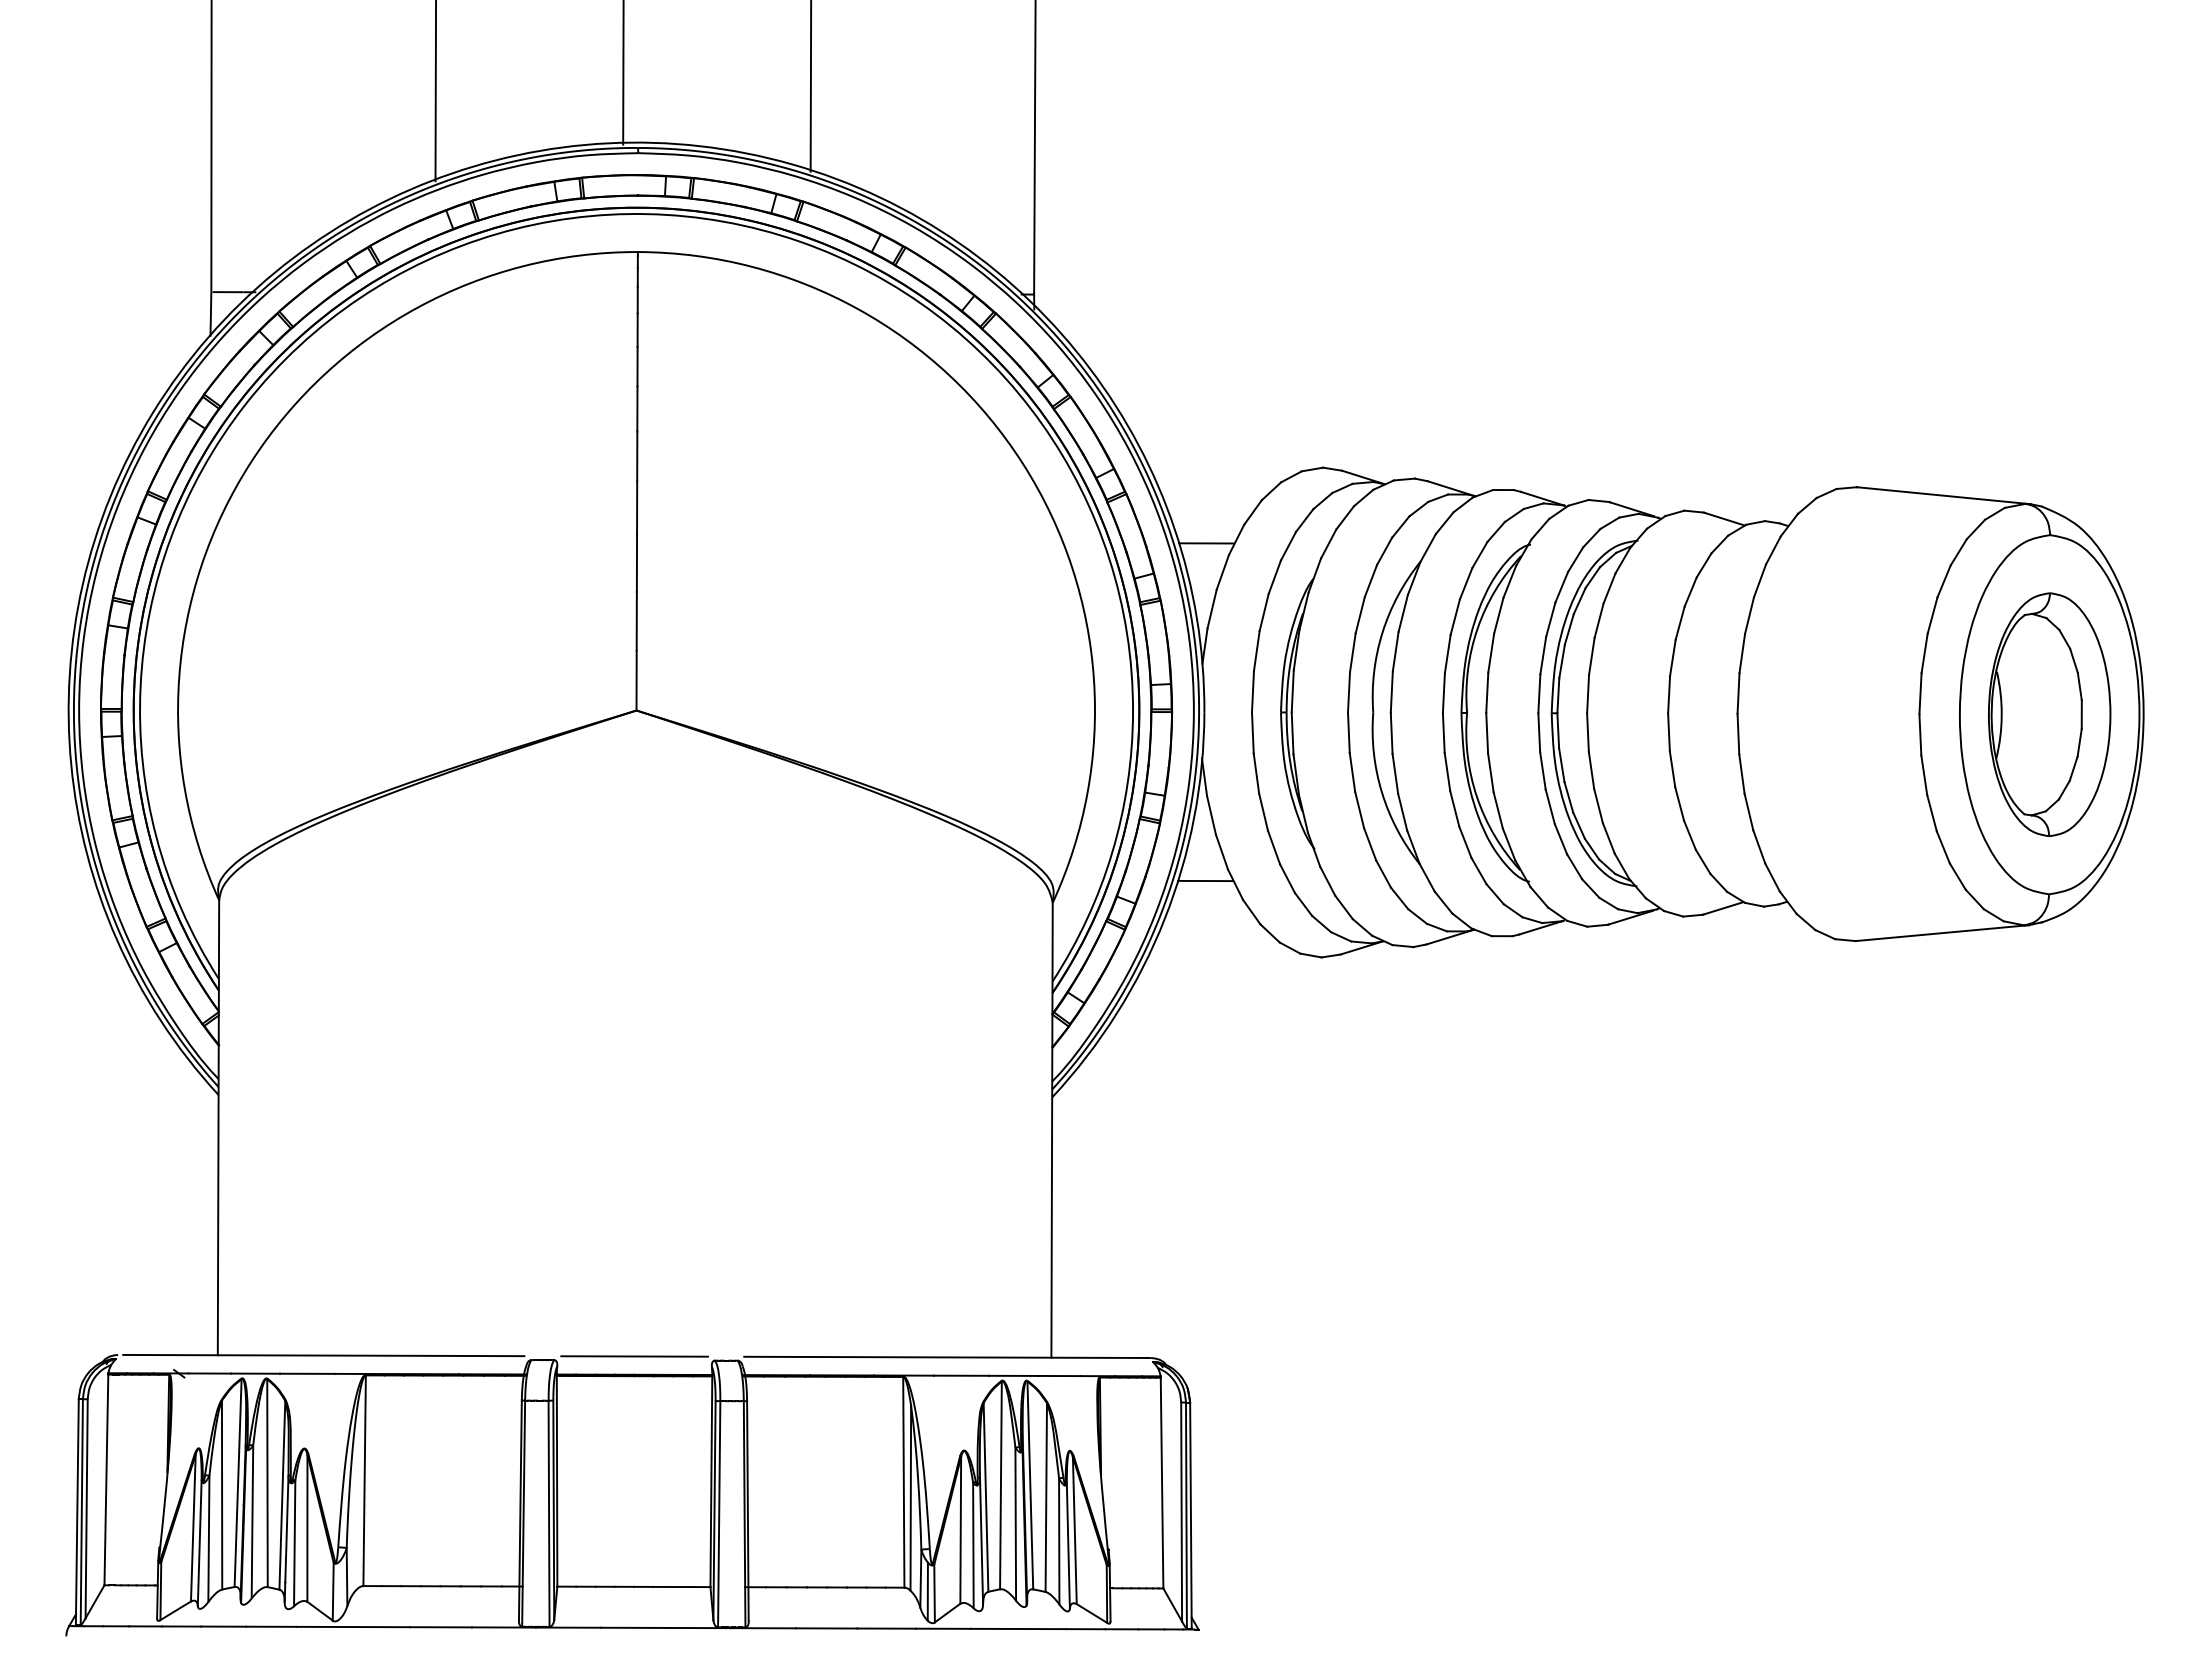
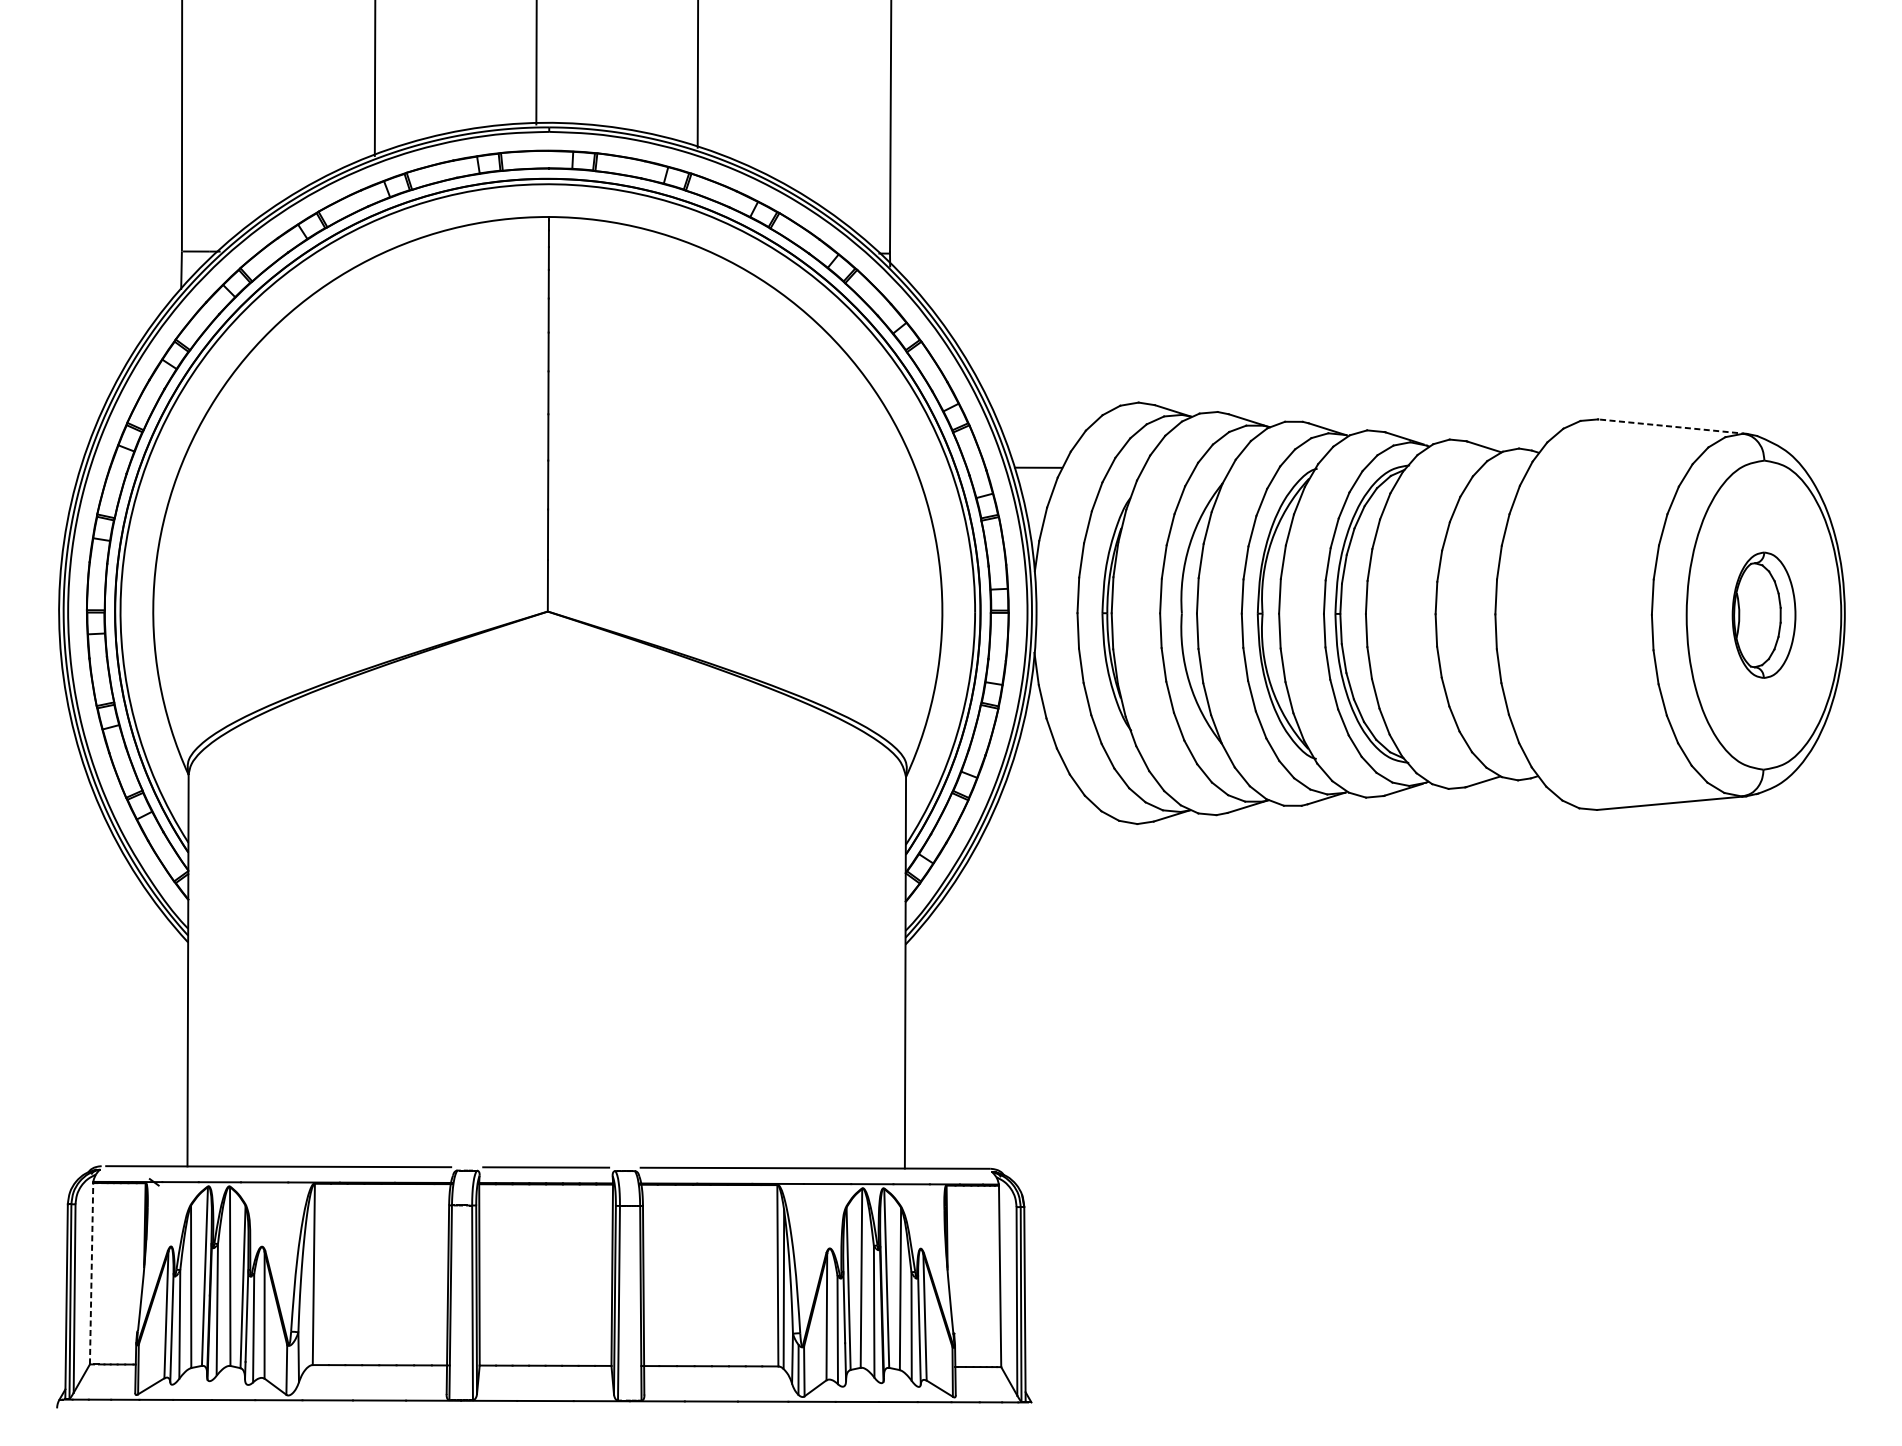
line: (1943, 495) -> (1672, 426), solid -> dashed
part: (2049, 714) -> (1763, 614), size x0.6
line: (1205, 880) -> (1037, 757), removed
line: (106, 1479) -> (91, 1273), solid -> dashed

